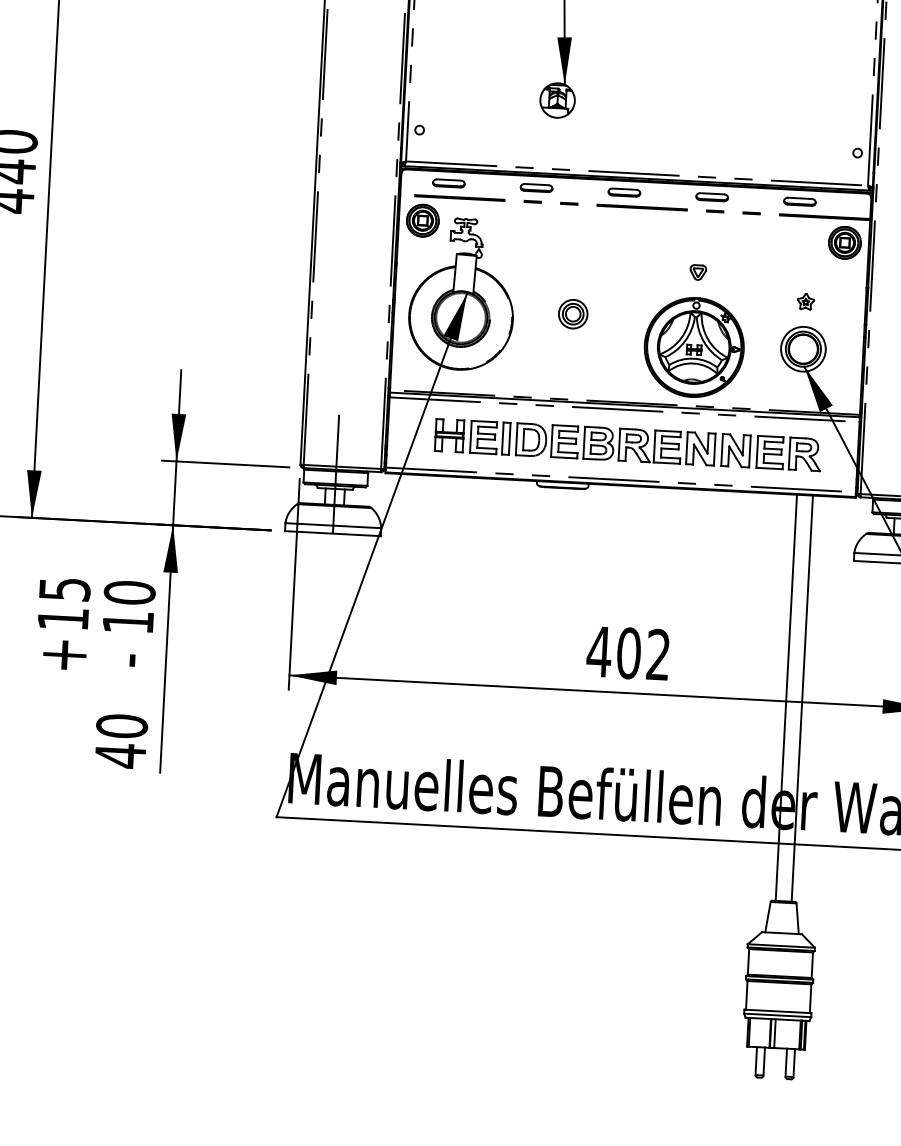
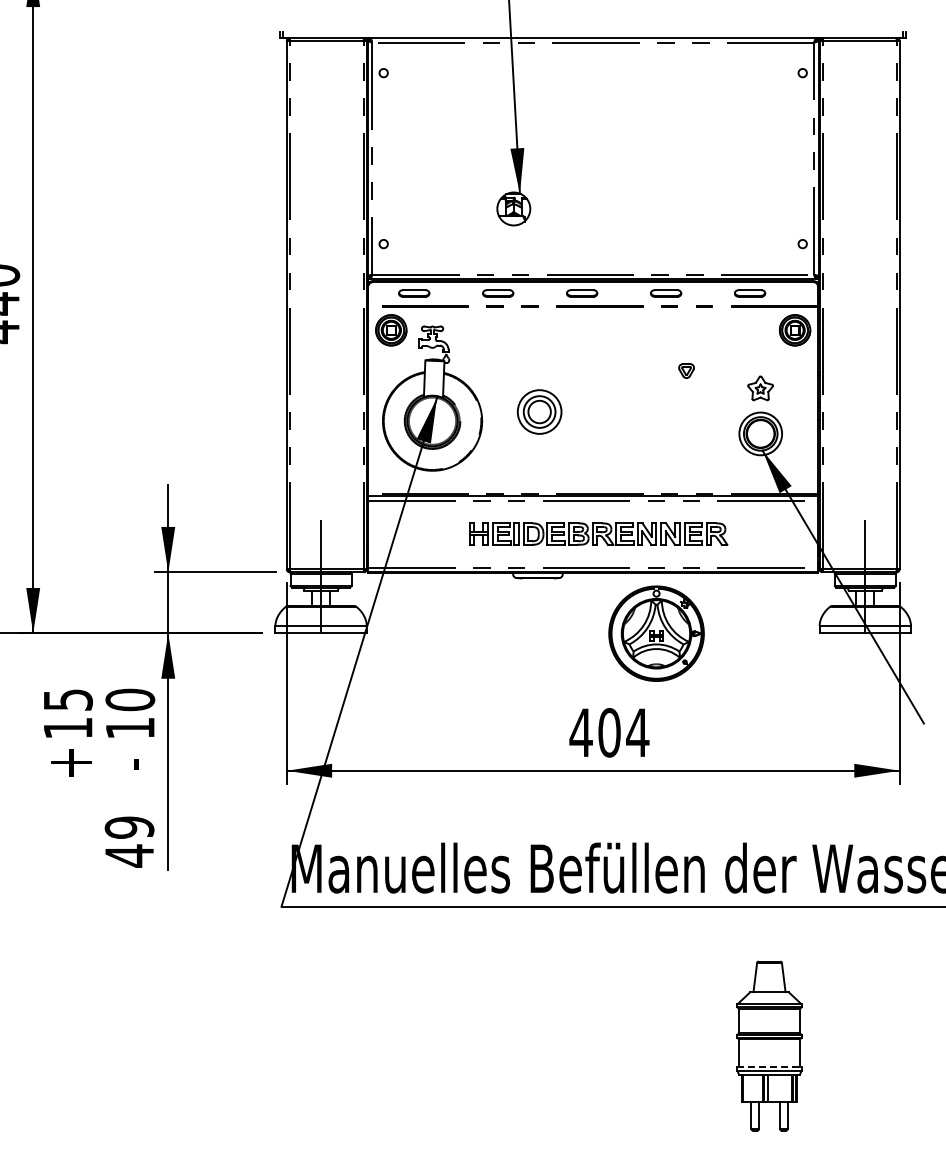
part: (698, 272) -> (686, 370), moved
part: (805, 301) -> (760, 388), size x1.6
part: (572, 313) -> (538, 411), size x1.6
part: (694, 347) -> (656, 633), moved
part: (628, 444) -> (598, 533), size x0.7
text: (658, 654) -> (637, 732), 402 -> 404
line: (785, 697) -> (761, 767), removed
line: (802, 698) -> (777, 767), removed
text: (121, 726) -> (129, 827), 40 -> 49
line: (778, 1011) -> (770, 1066), solid -> dashed

